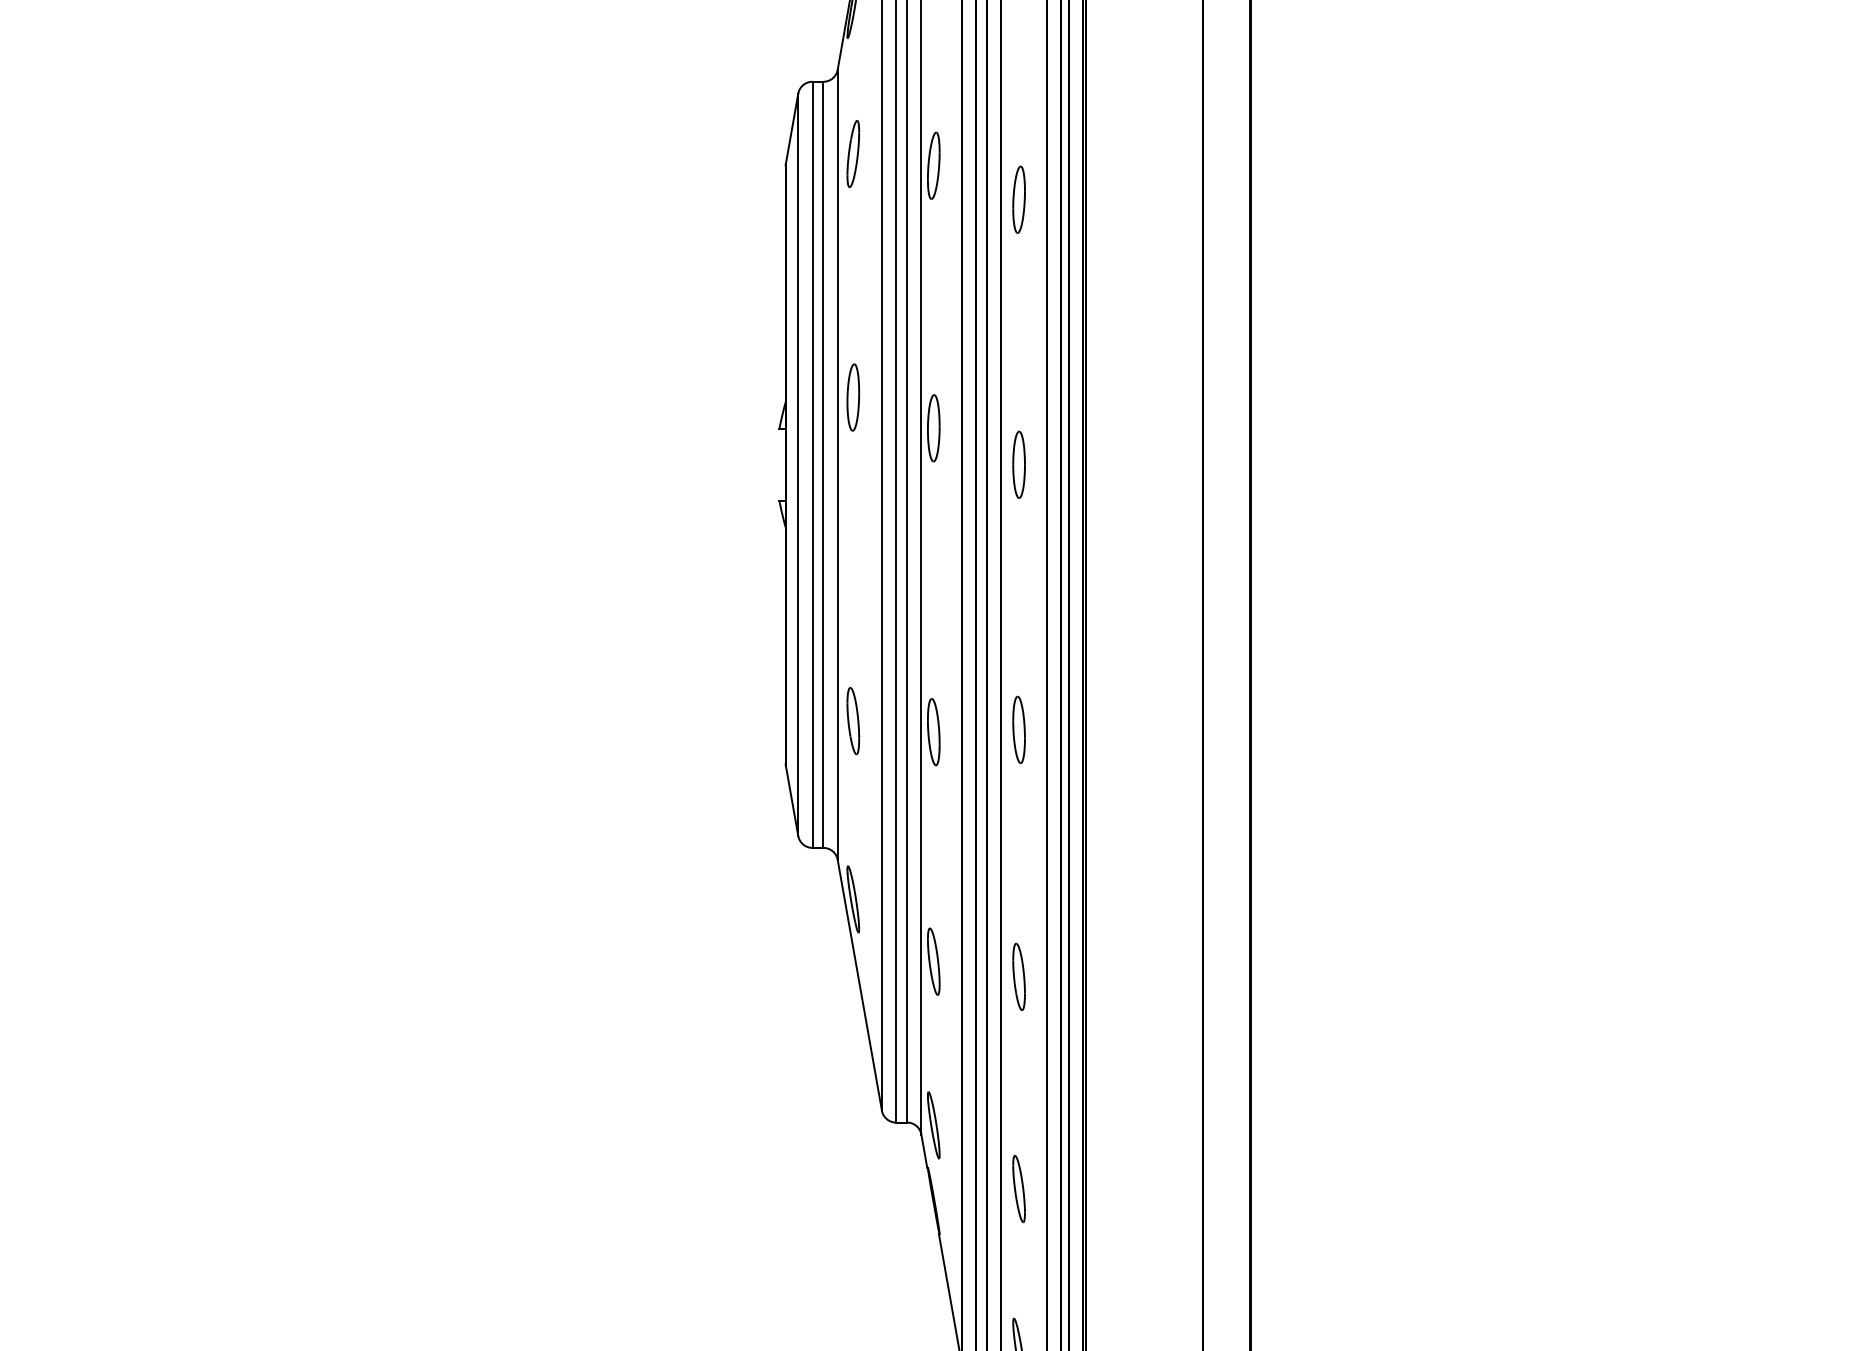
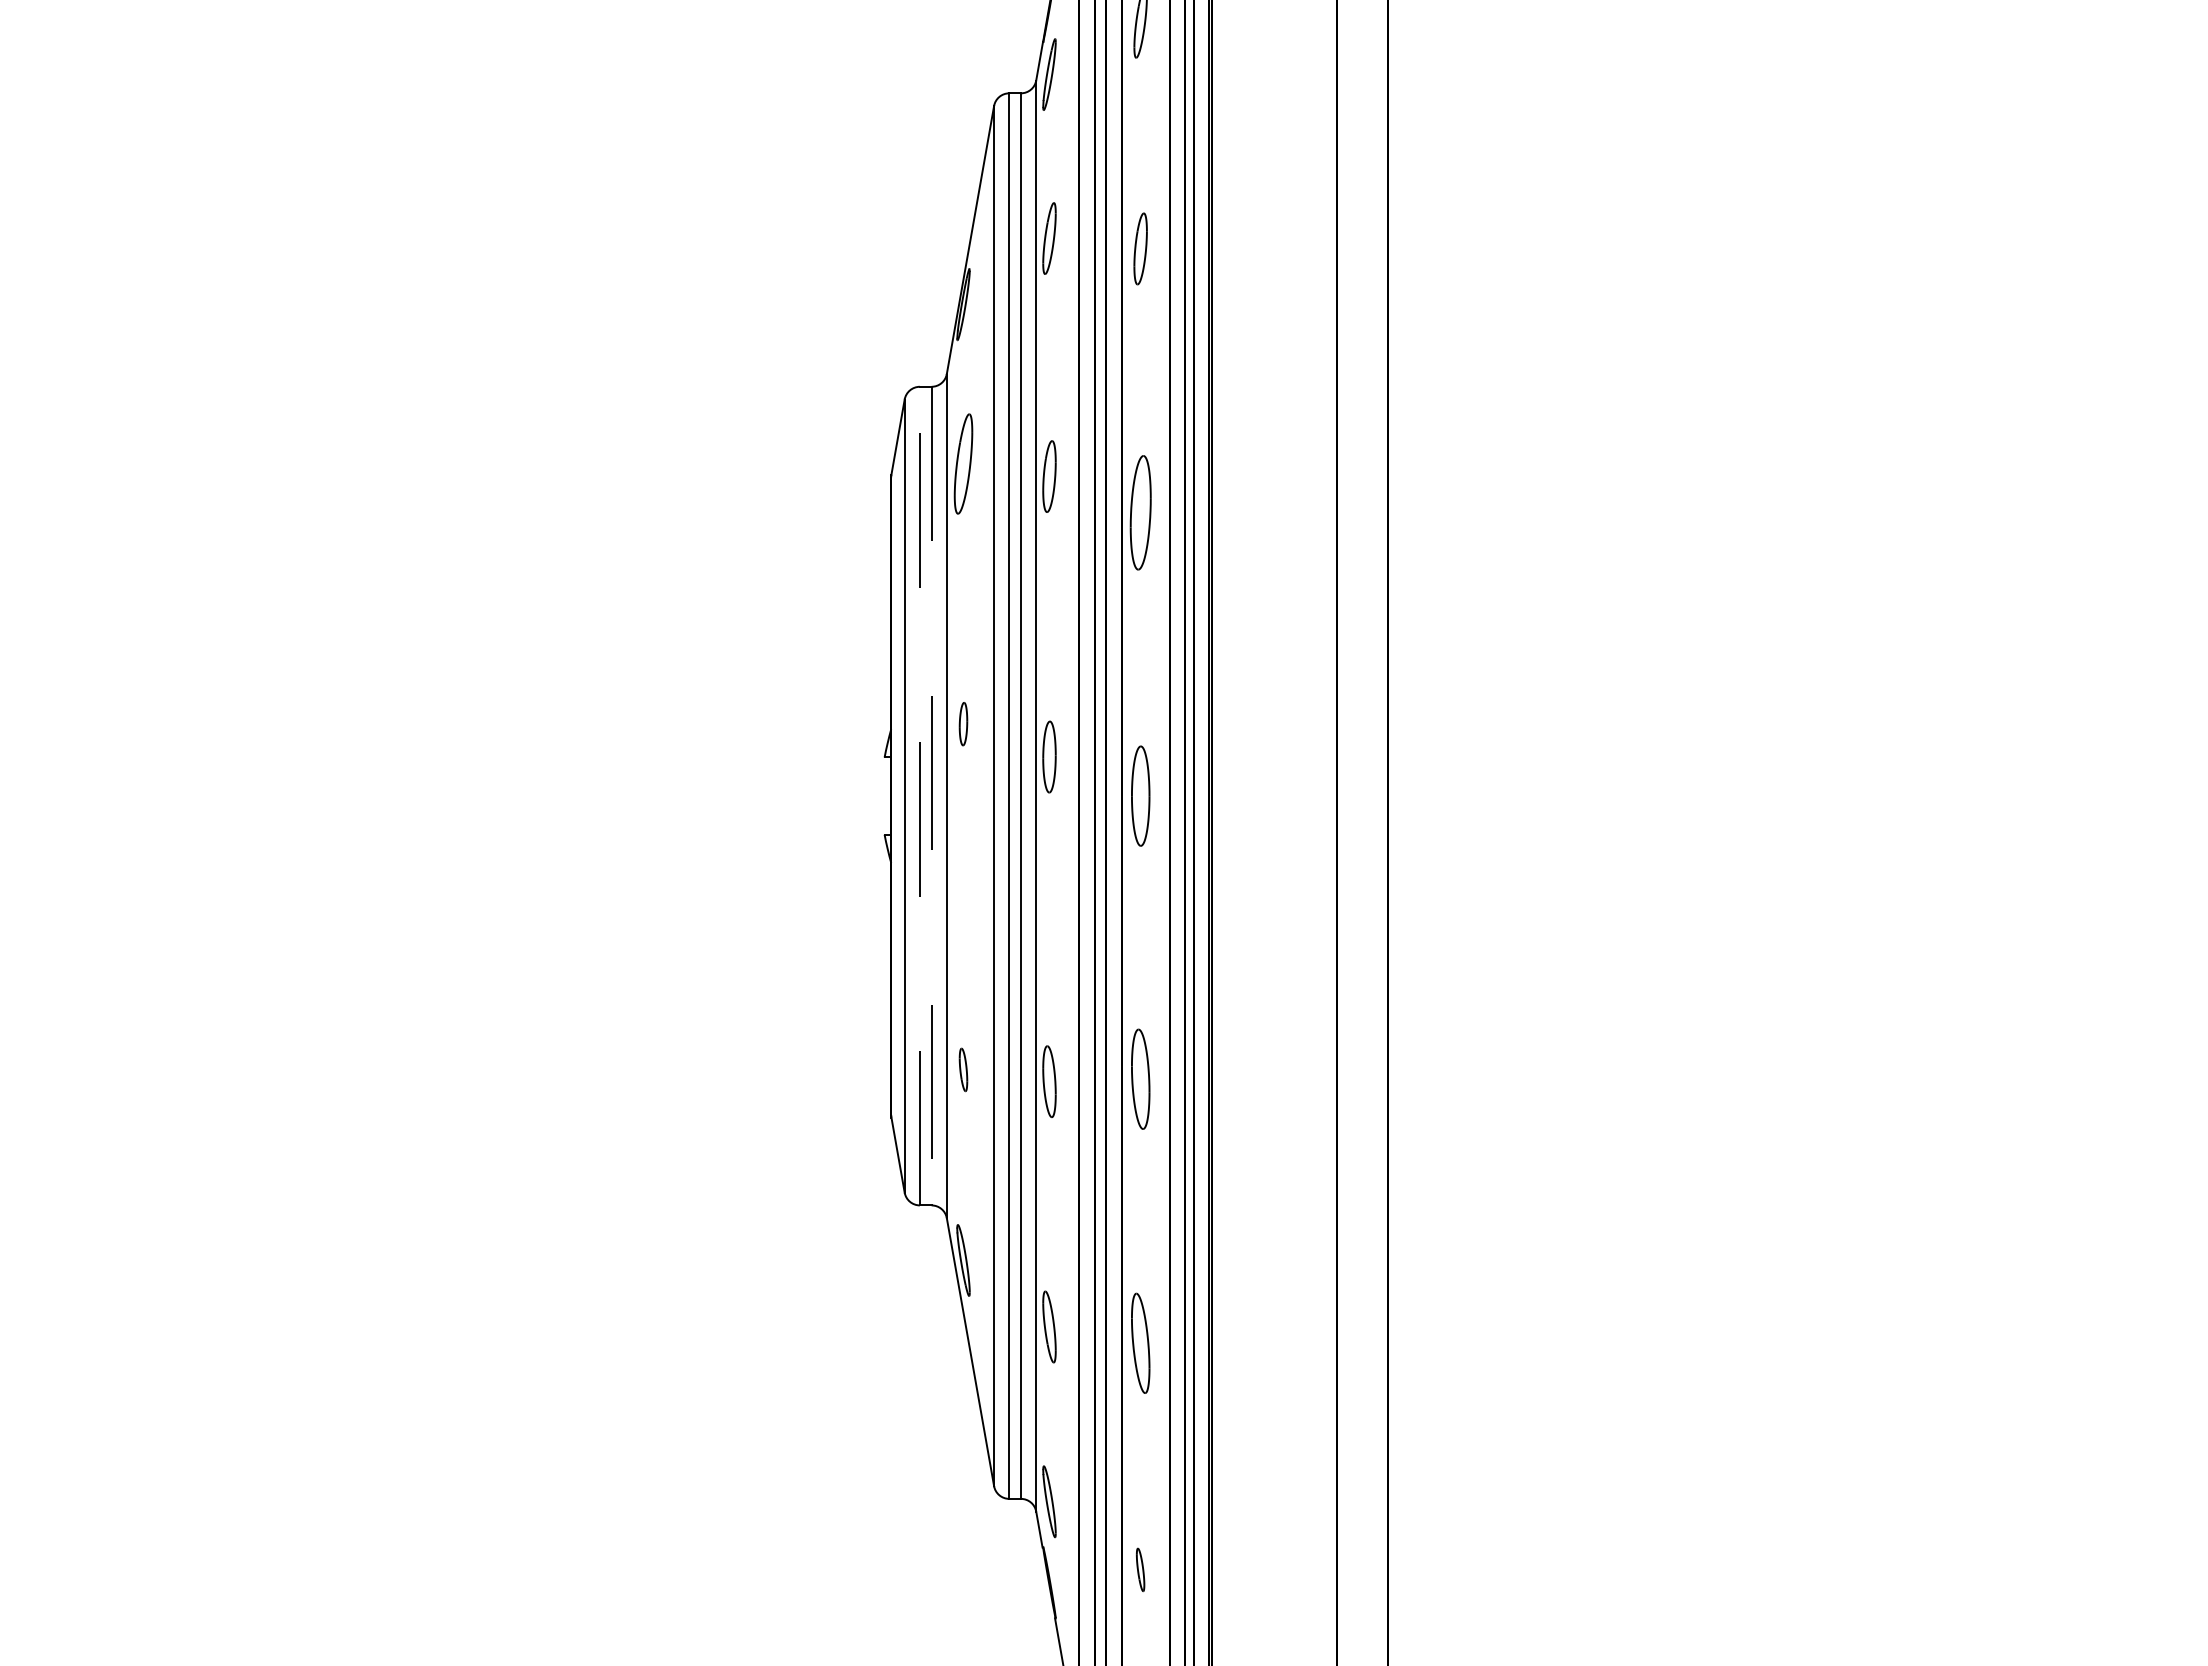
part: (853, 153) -> (963, 463), size x1.4
part: (1018, 199) -> (1140, 512), size x1.6
part: (853, 396) -> (963, 723), size x0.6
line: (812, 464) -> (919, 795), solid -> dashed
part: (1018, 464) -> (1140, 795), size x1.4
line: (823, 465) -> (931, 796), solid -> dashed
part: (853, 720) -> (963, 1069), size x0.6
part: (1018, 730) -> (1140, 1079), size x1.4
part: (1018, 976) -> (1140, 1342), size x1.4
part: (1018, 1188) -> (1140, 1569), size x0.6

